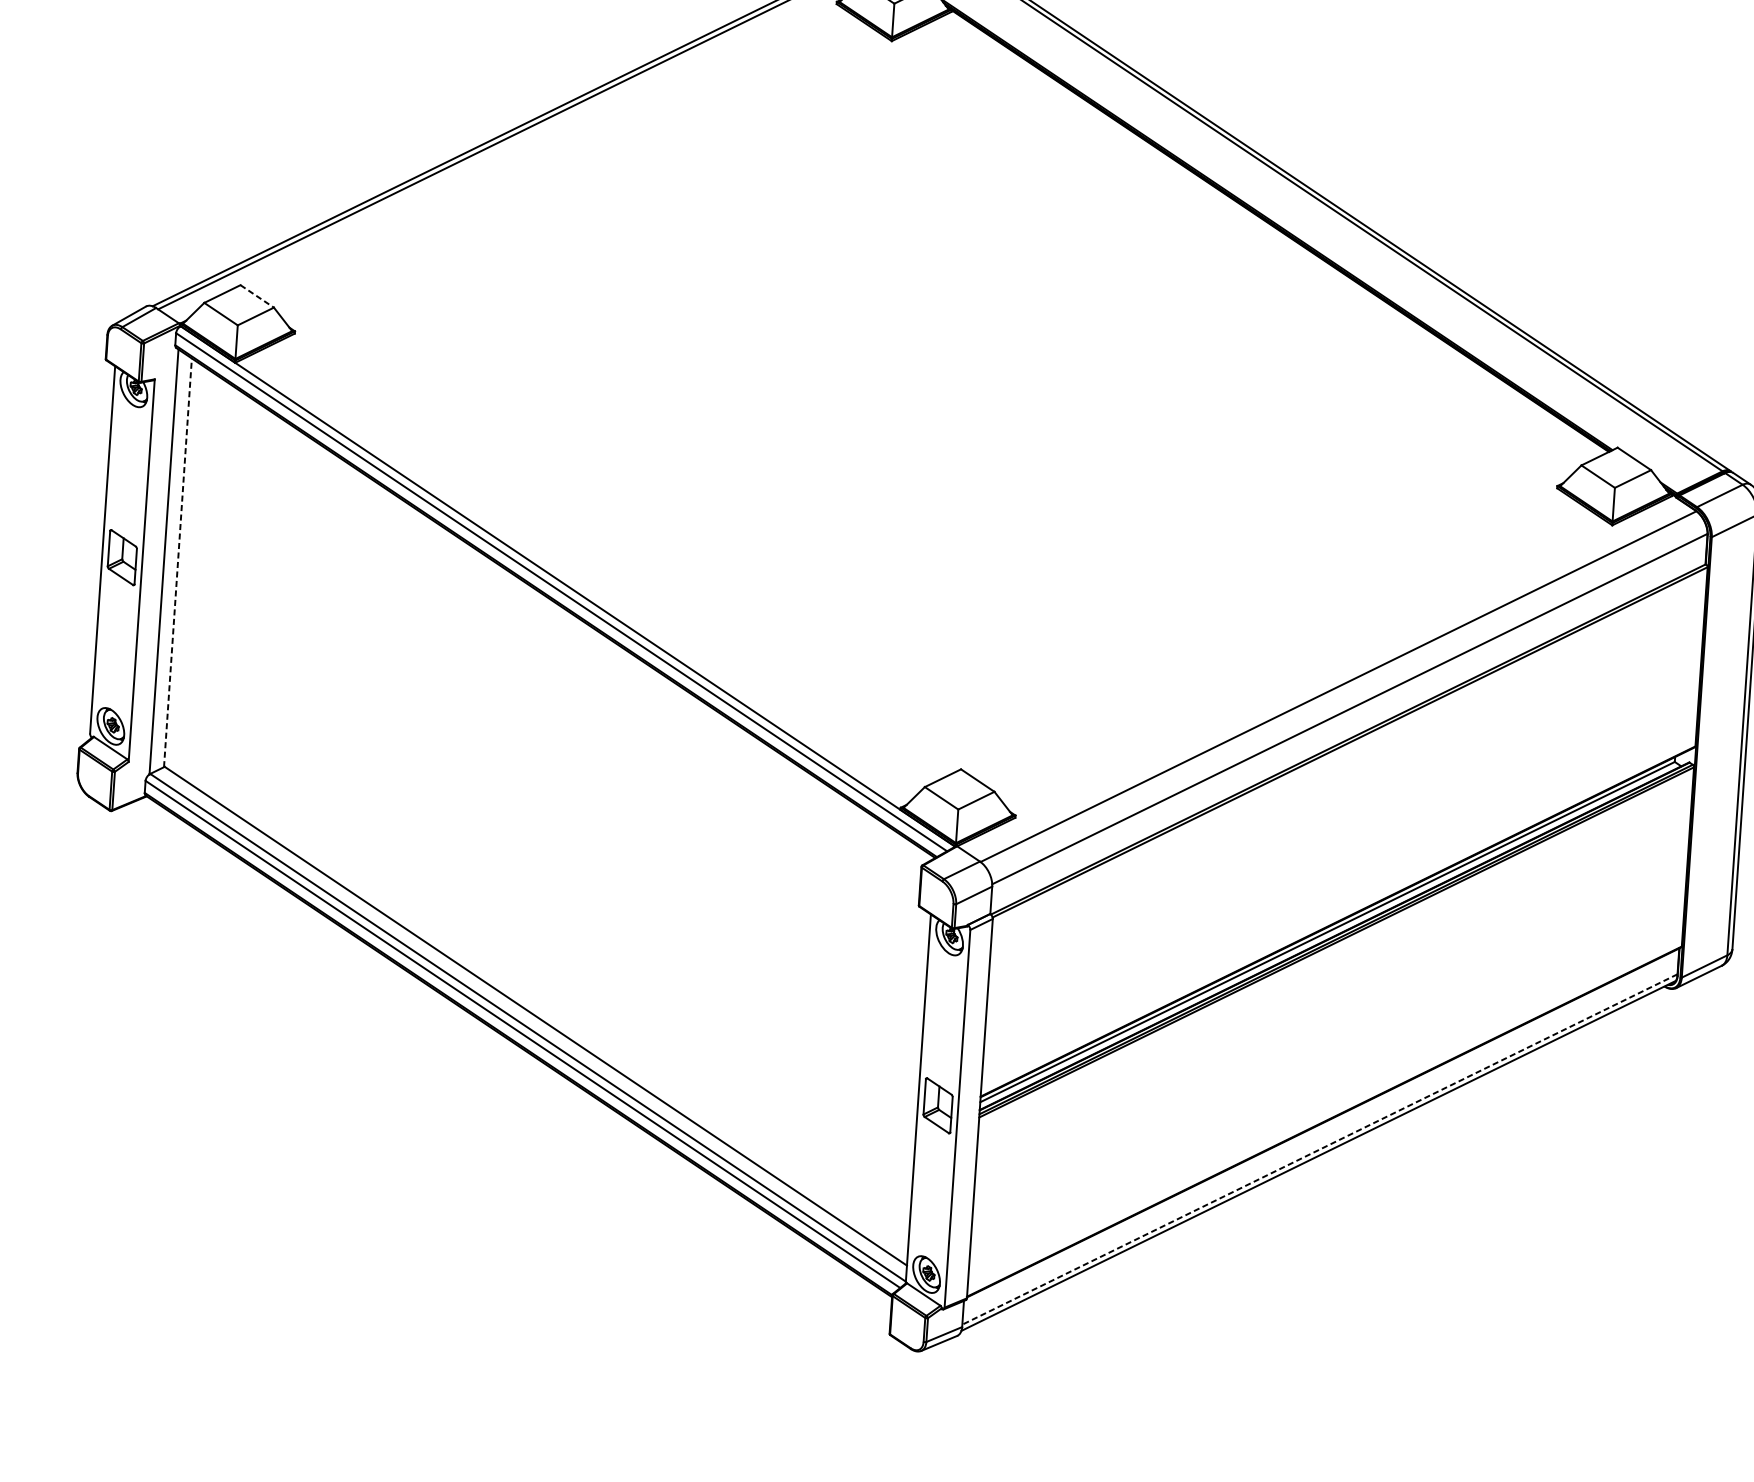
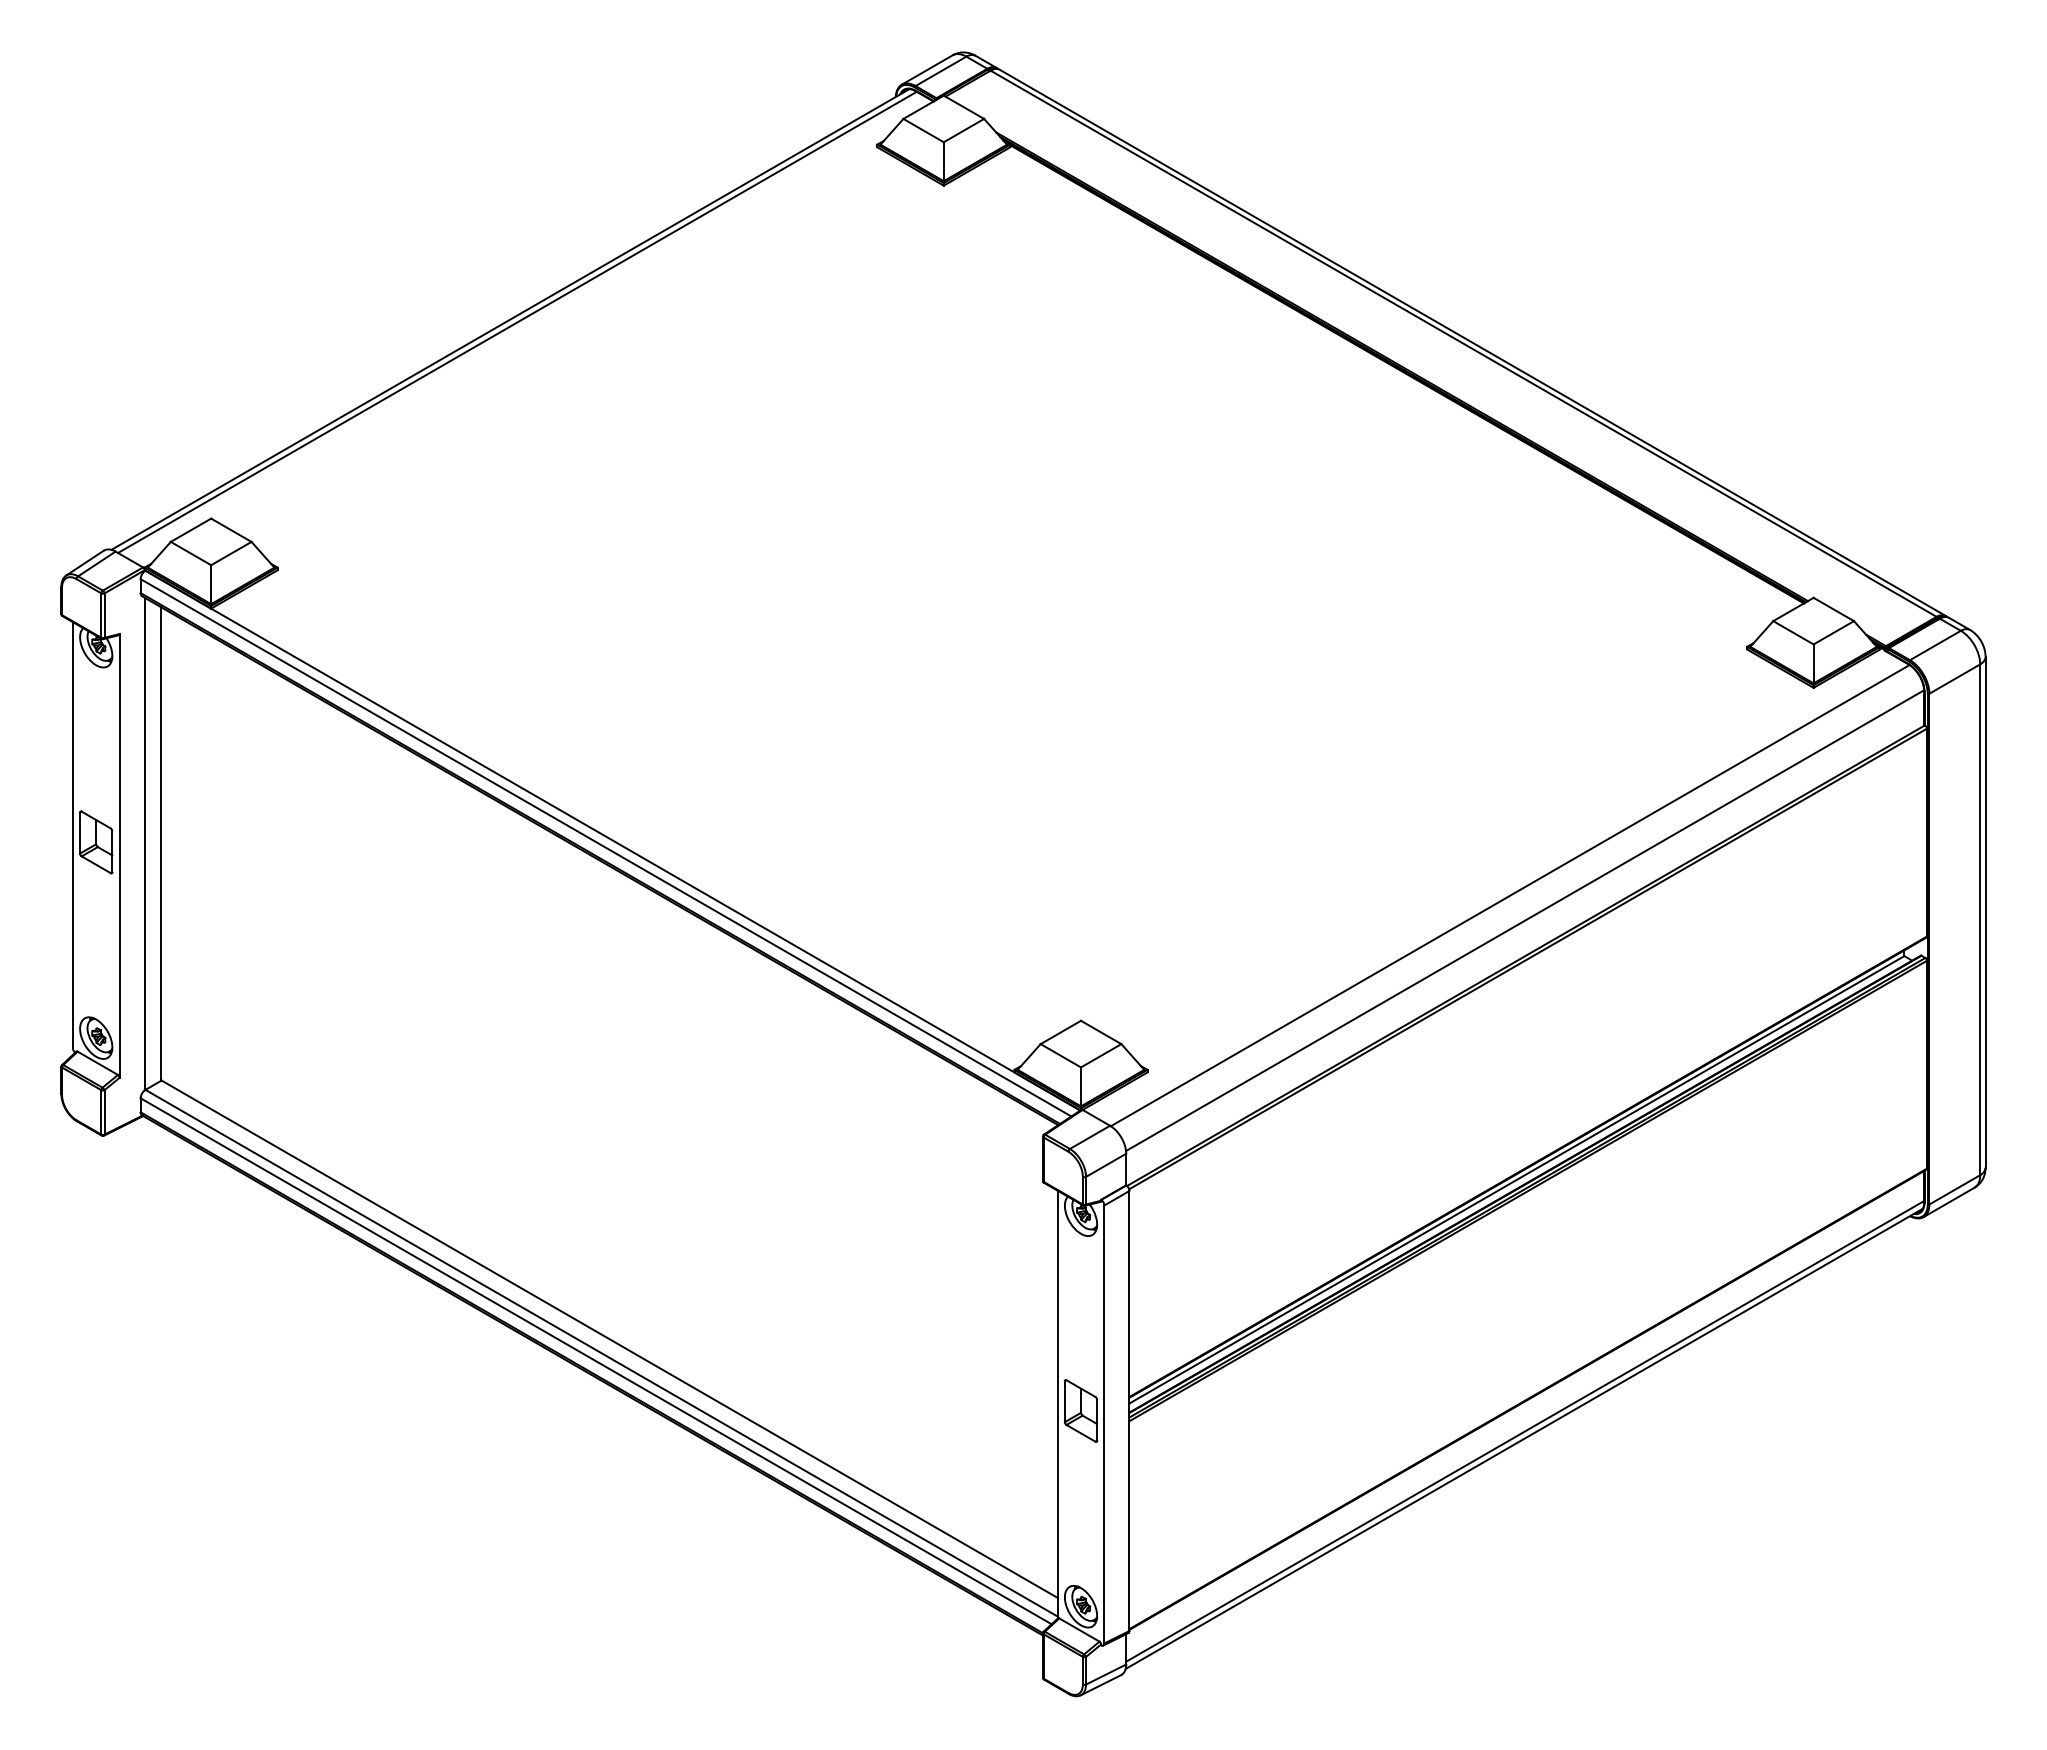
line: (257, 296) -> (231, 530), dashed -> solid
line: (177, 563) -> (160, 844), dashed -> solid
line: (1320, 1149) -> (1525, 1431), dashed -> solid

